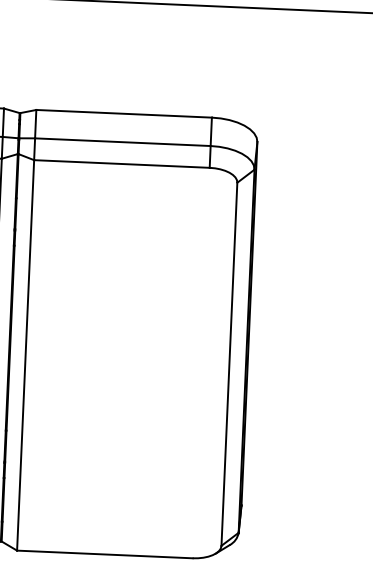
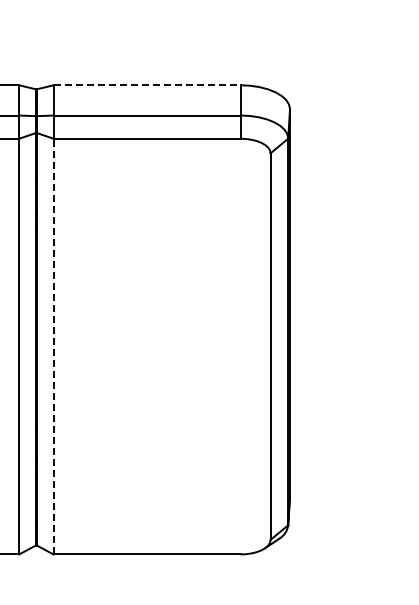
line: (124, 114) -> (147, 85), solid -> dashed
line: (25, 355) -> (53, 346), solid -> dashed

